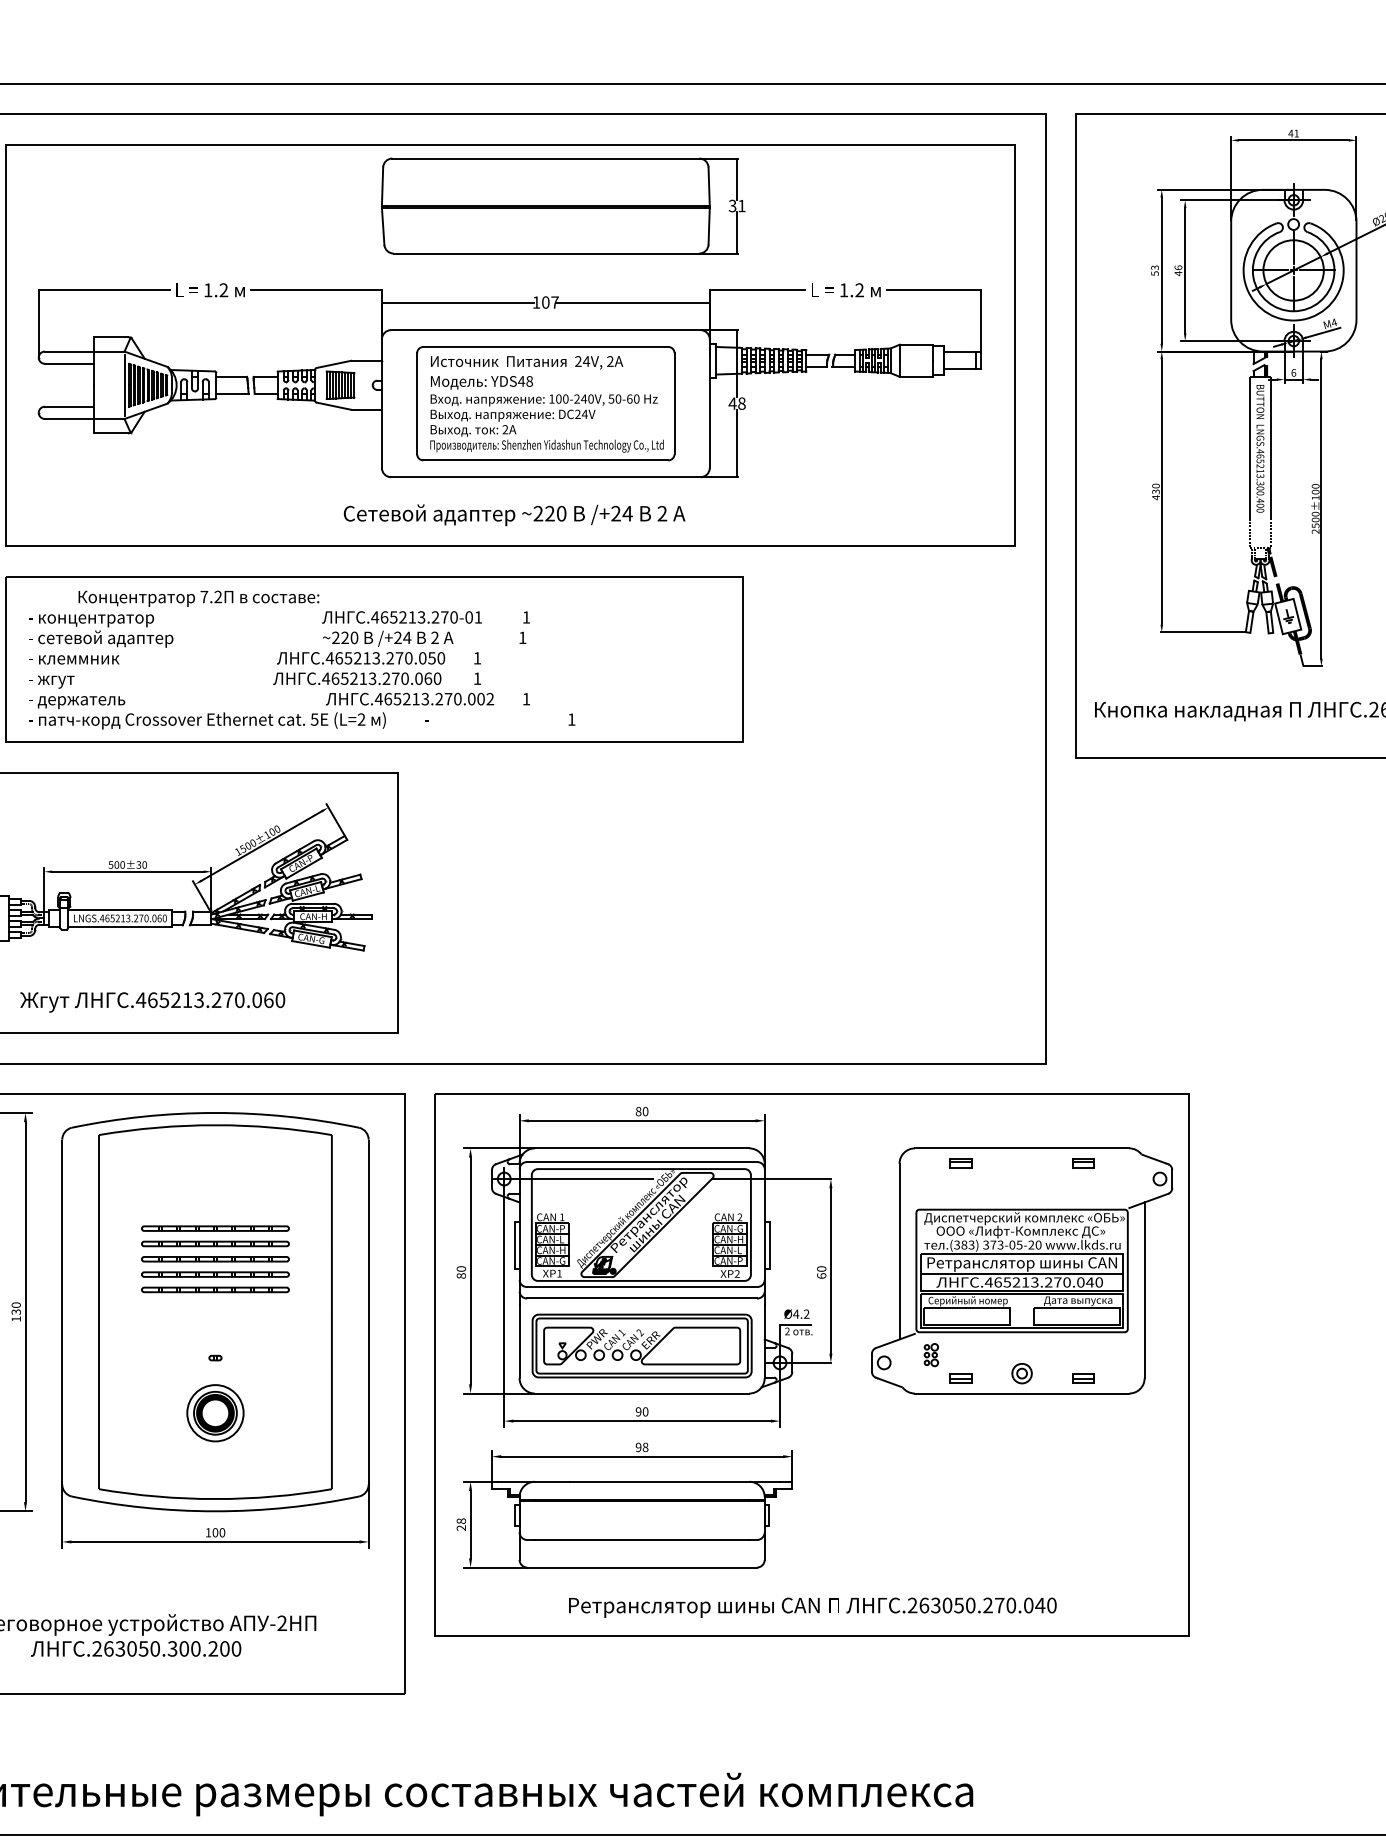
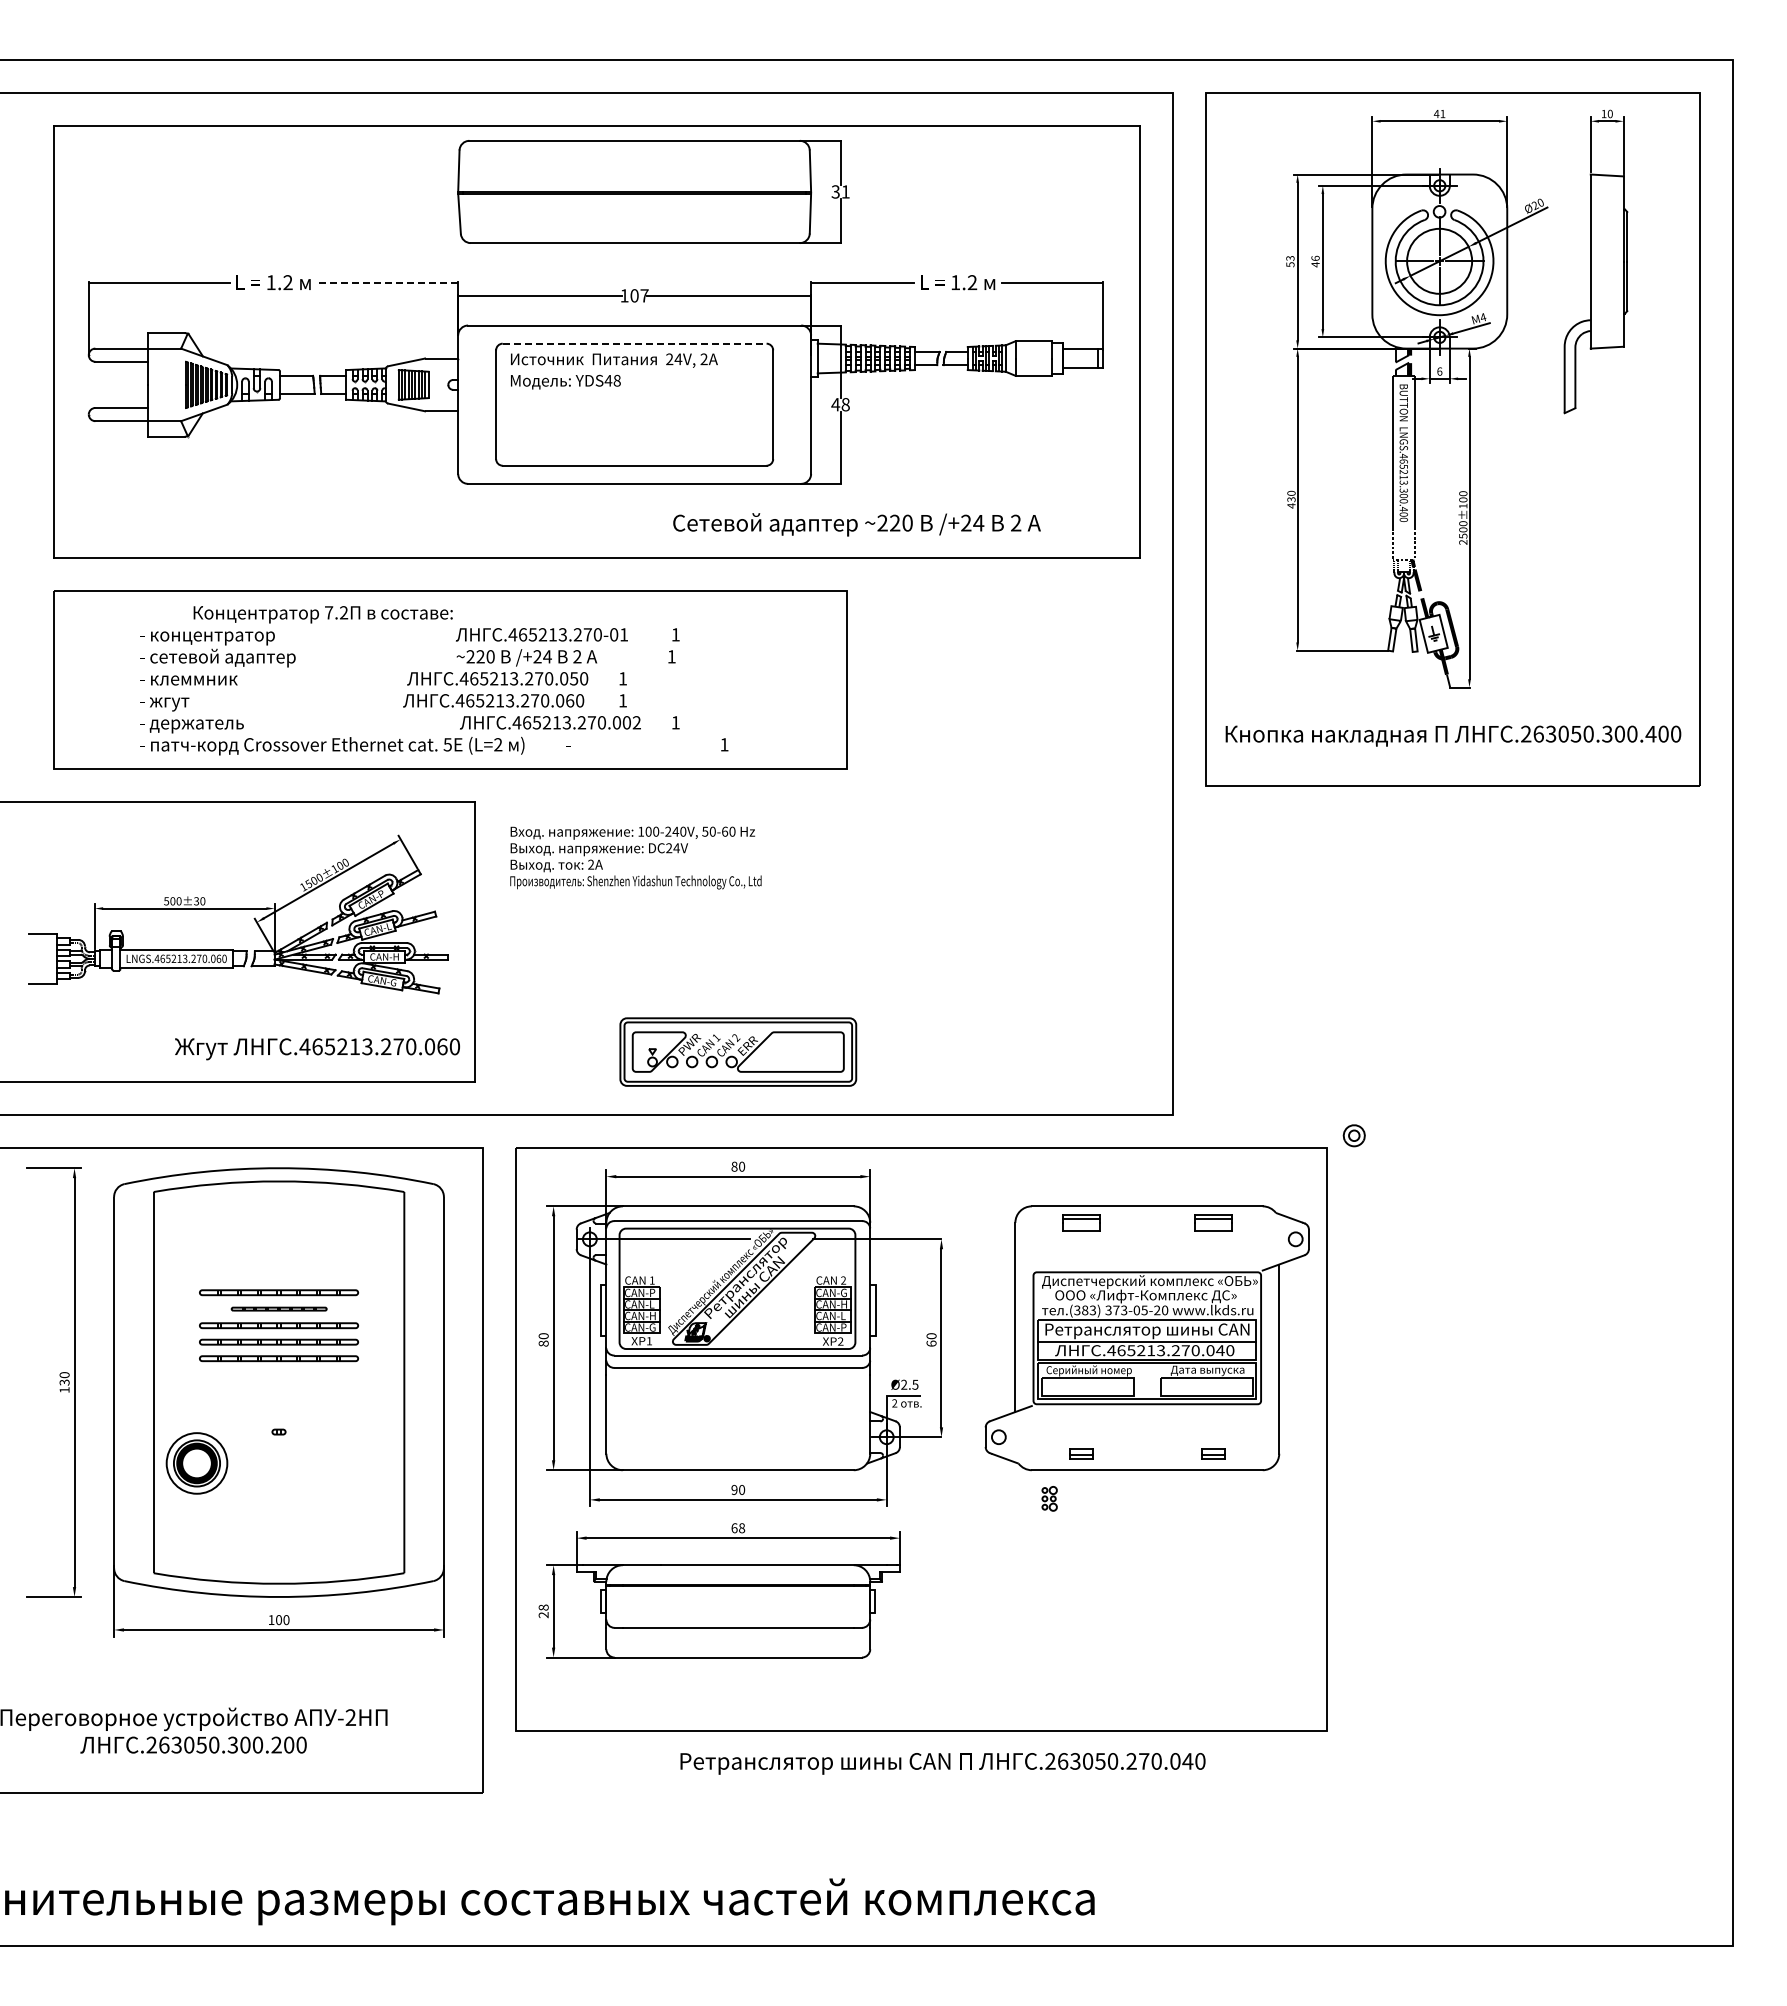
line: (315, 290) -> (386, 282), solid -> dashed
line: (545, 346) -> (634, 343), solid -> dashed
line: (124, 384) -> (181, 384), removed
text: (546, 422) -> (635, 857), moved
text: (514, 514) -> (856, 524), moved
text: (302, 659) -> (434, 680), moved
text: (152, 1002) -> (317, 1049), moved
part: (960, 1163) -> (1081, 1222), size x1.6
part: (1083, 1163) -> (1213, 1222), size x1.6
part: (215, 1243) -> (279, 1308), size x0.6
text: (801, 1313) -> (909, 1384), Ø4.2 -> Ø2.5
part: (642, 1345) -> (738, 1051), moved
part: (931, 1354) -> (1049, 1498), moved
part: (1021, 1373) -> (1353, 1135), moved
part: (214, 1413) -> (196, 1463), moved
text: (638, 1447) -> (734, 1528), 98 -> 68
text: (812, 1607) -> (942, 1763), moved

